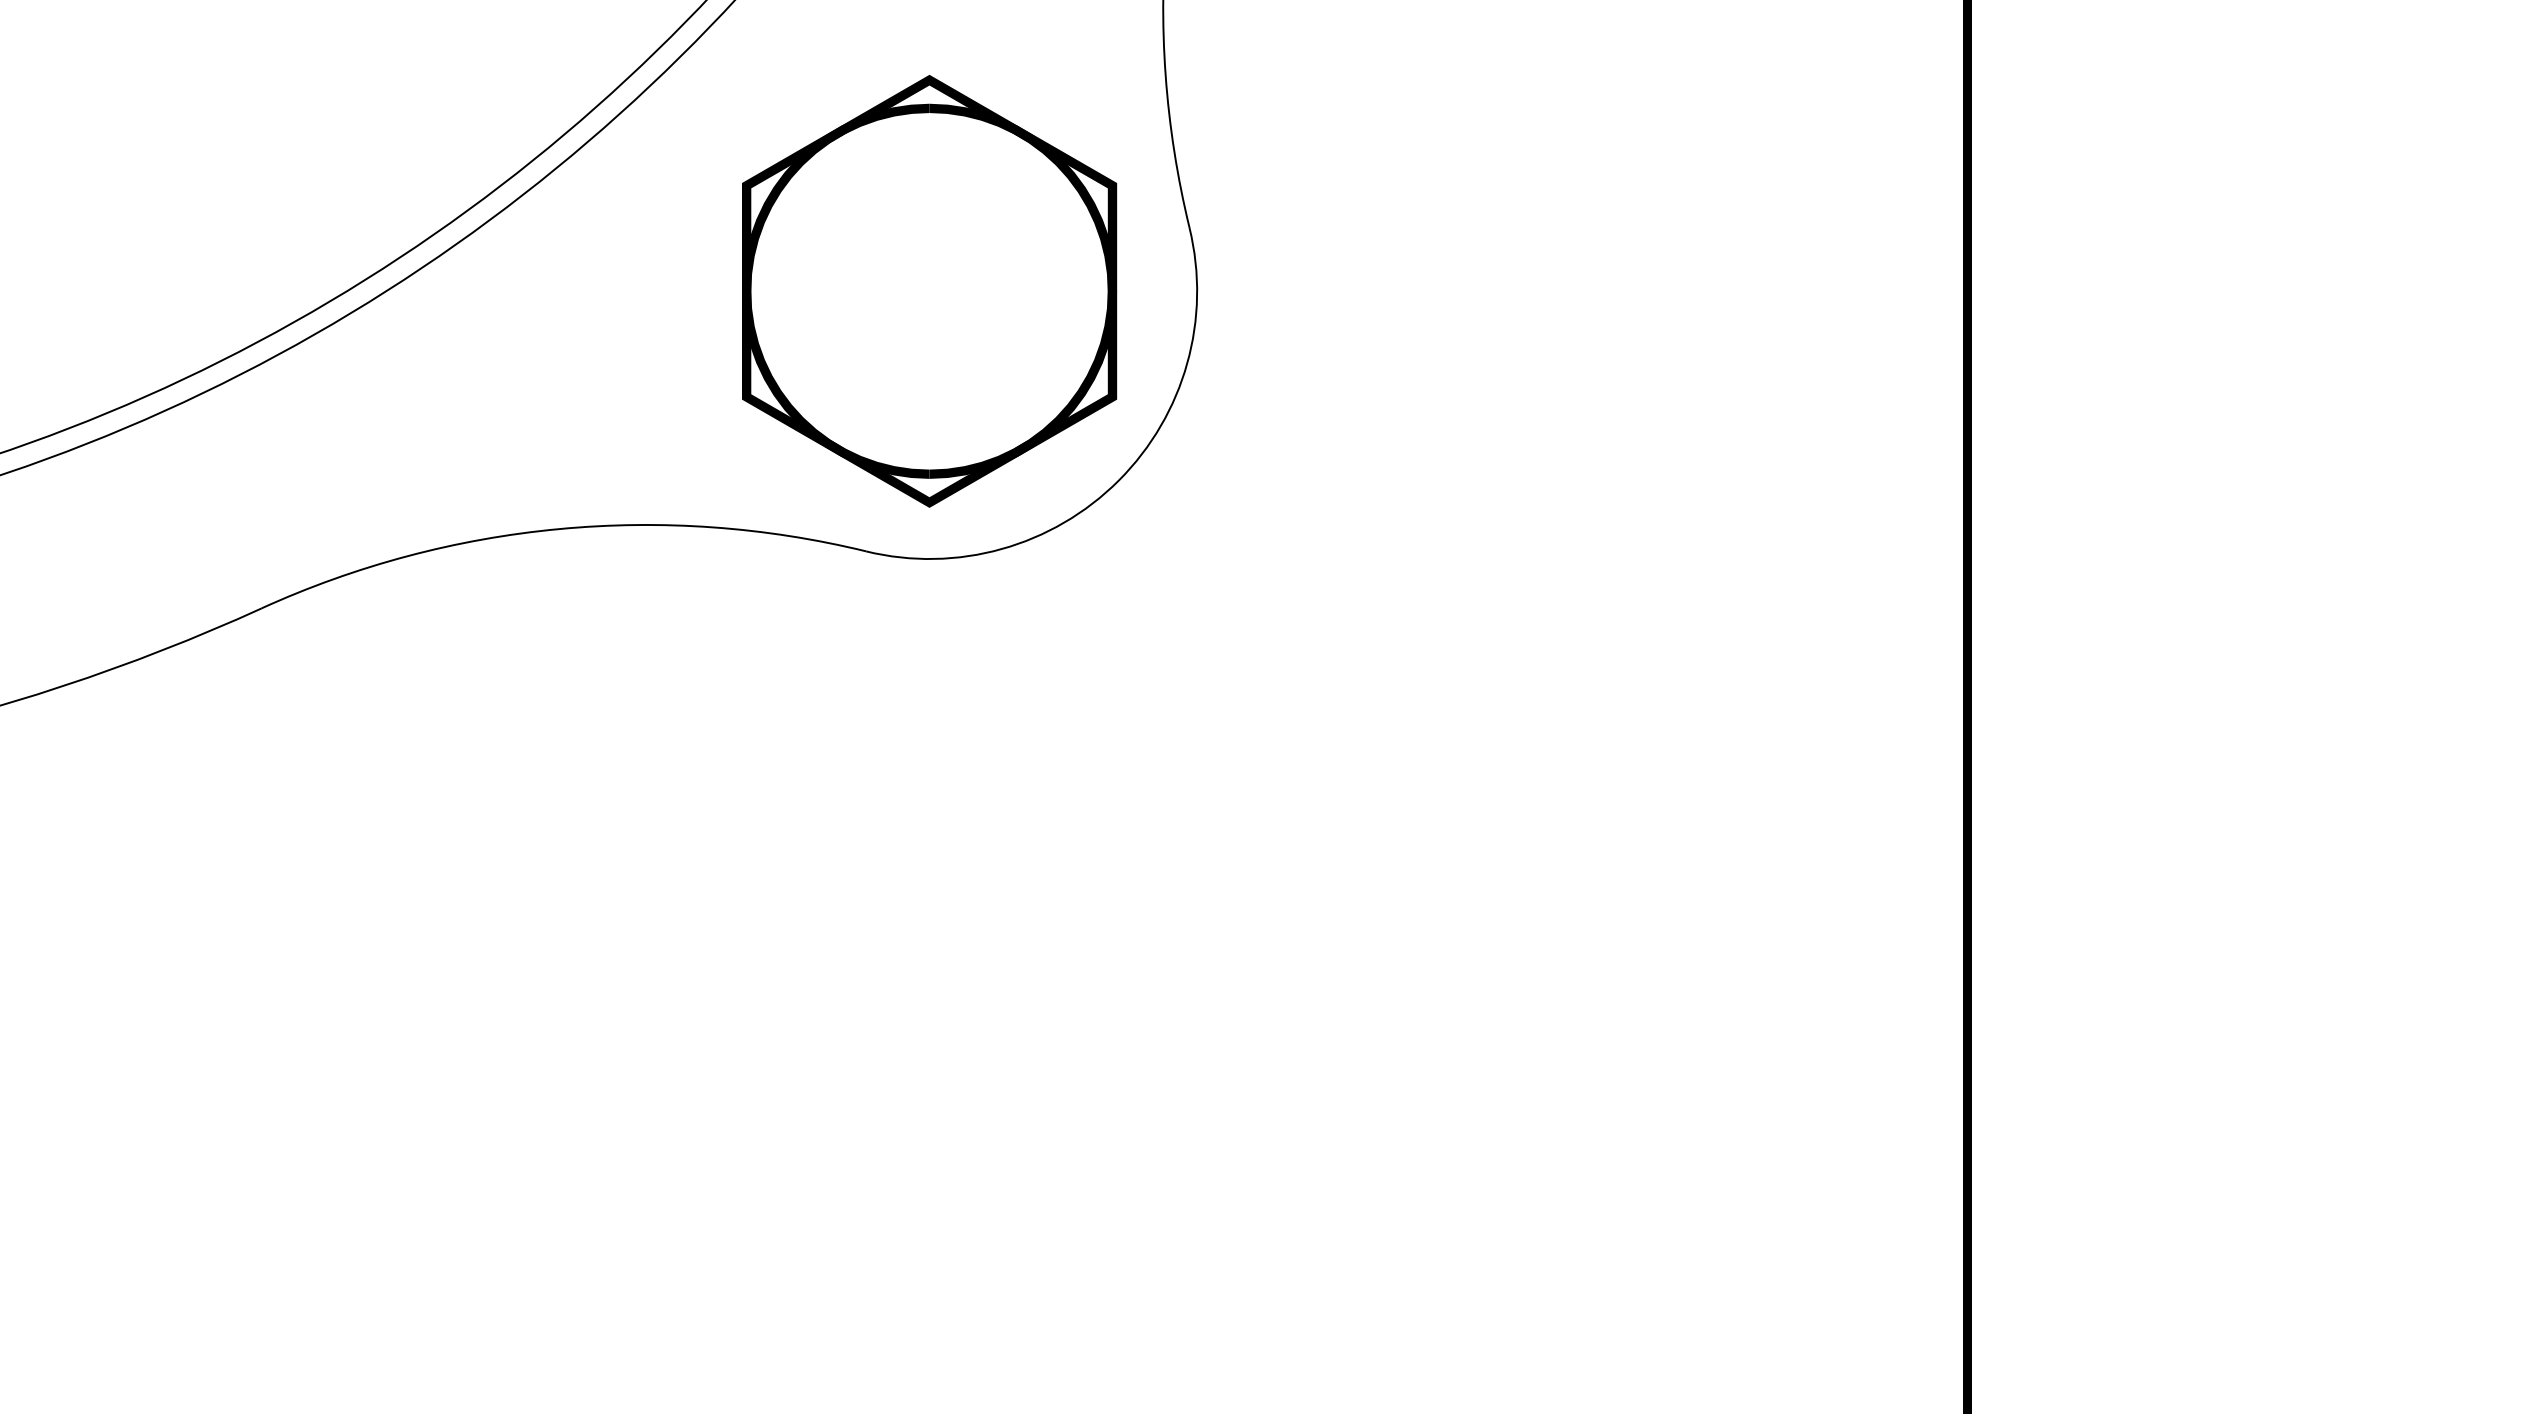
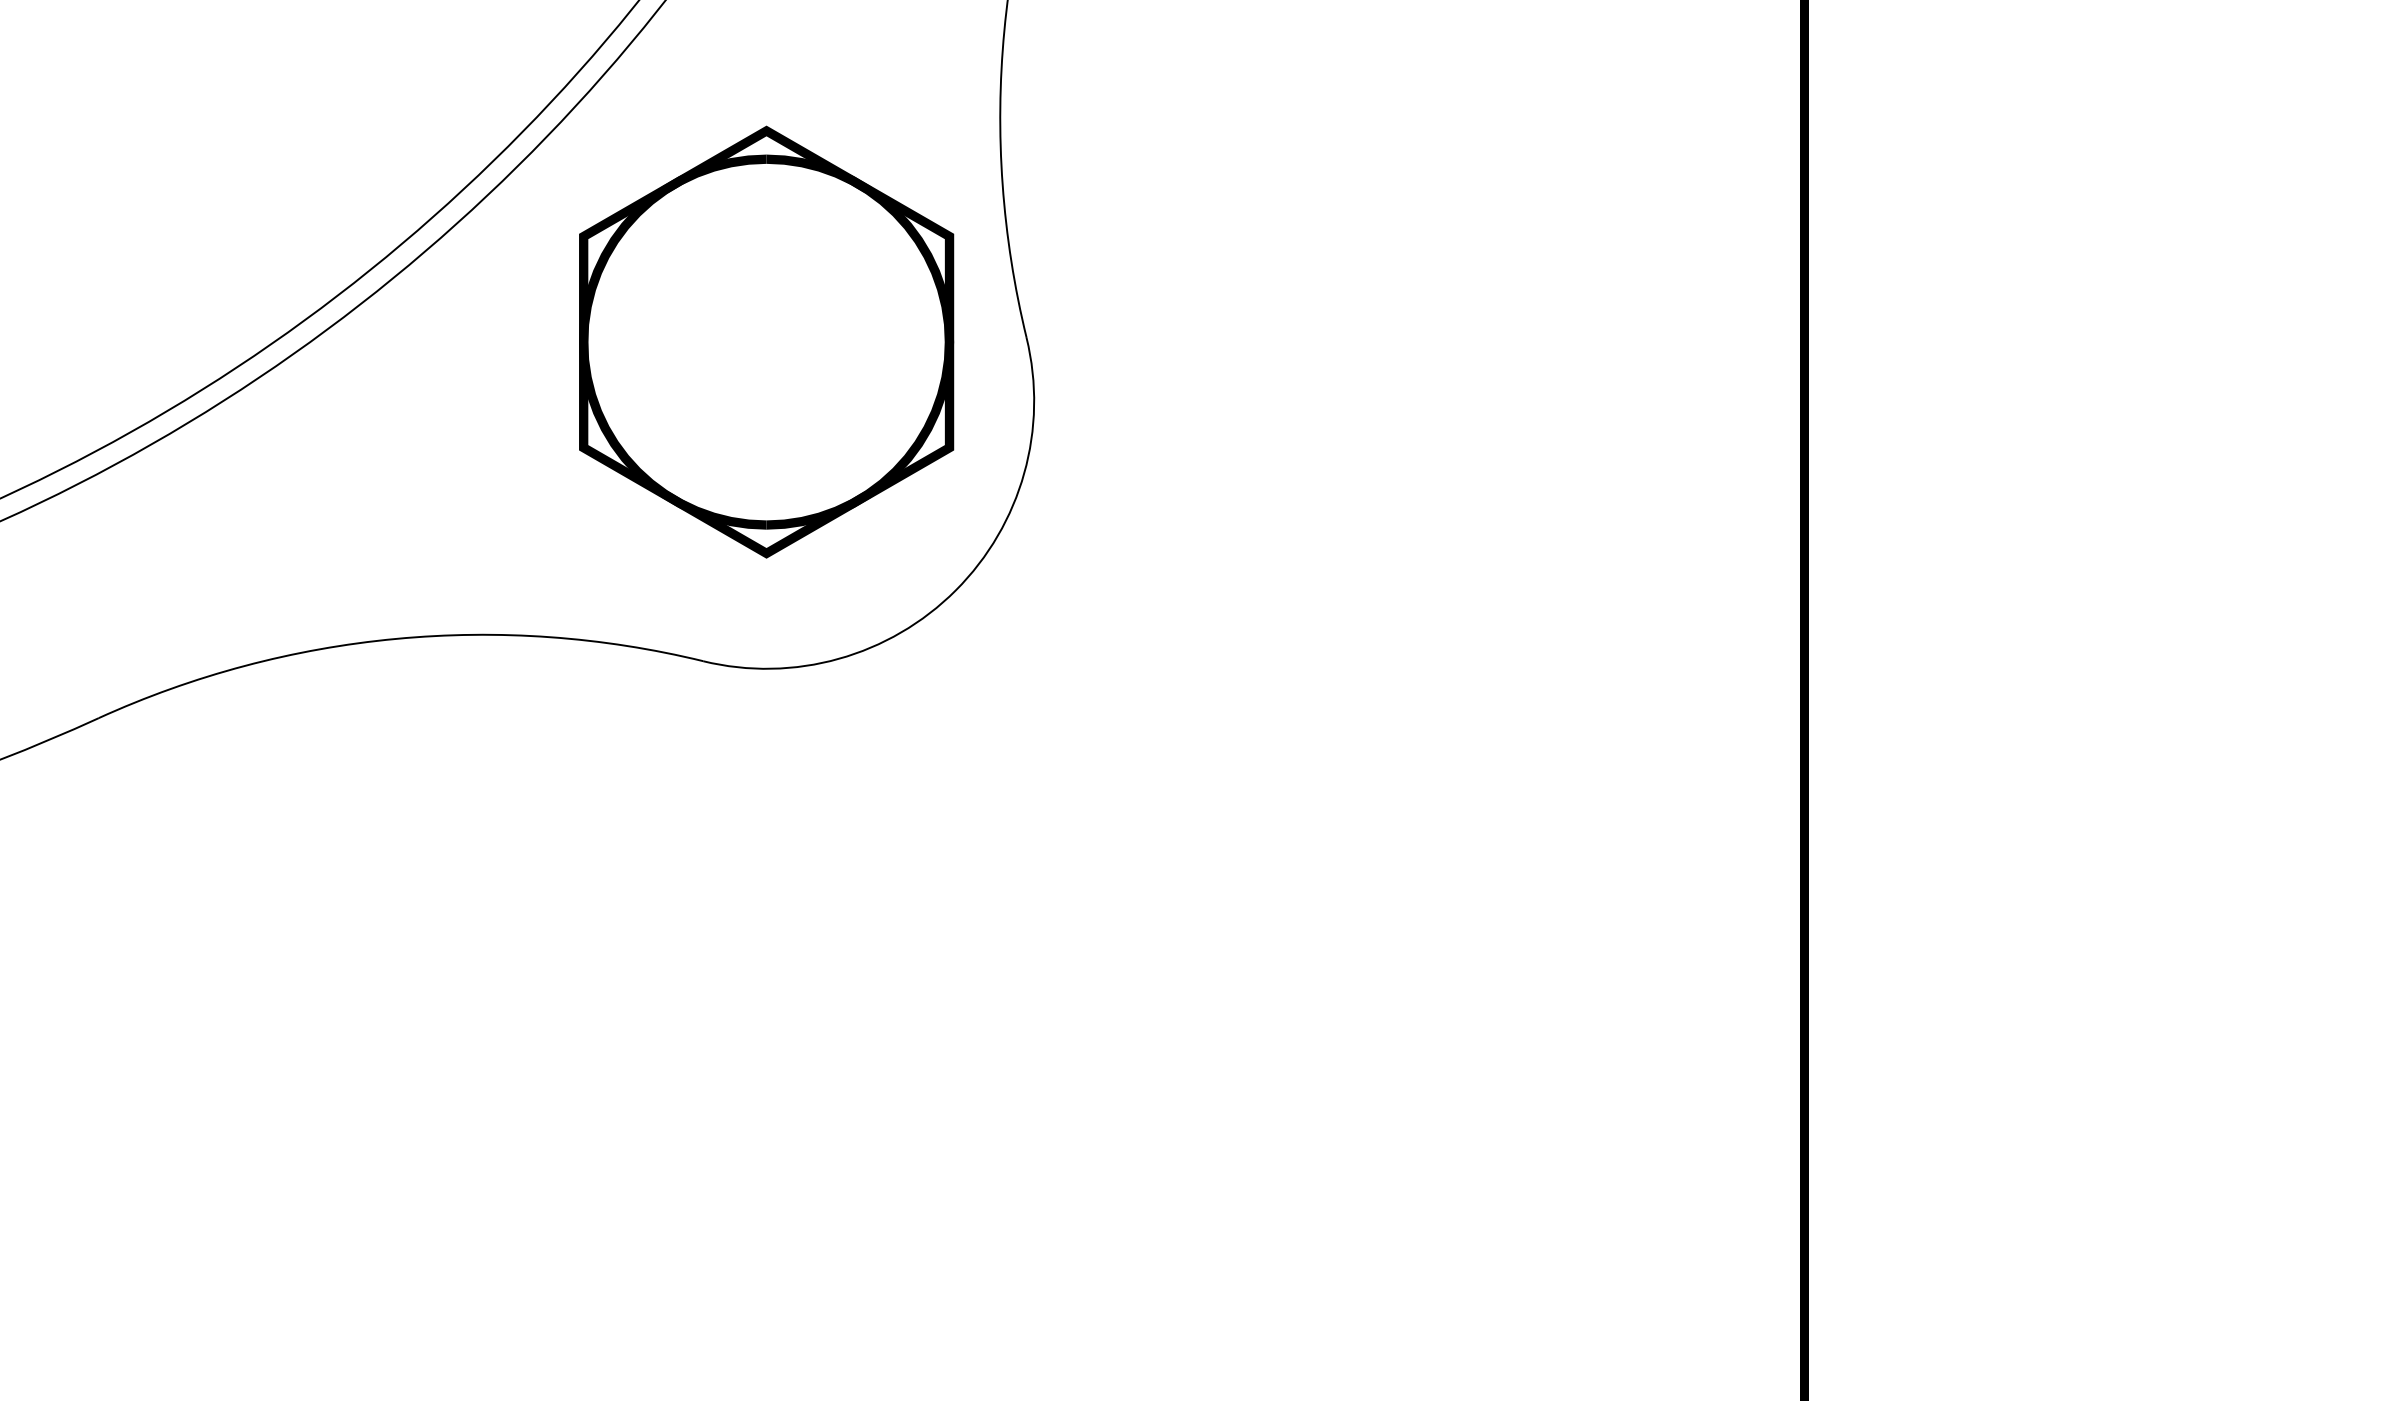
part: (929, 291) -> (766, 342), moved

